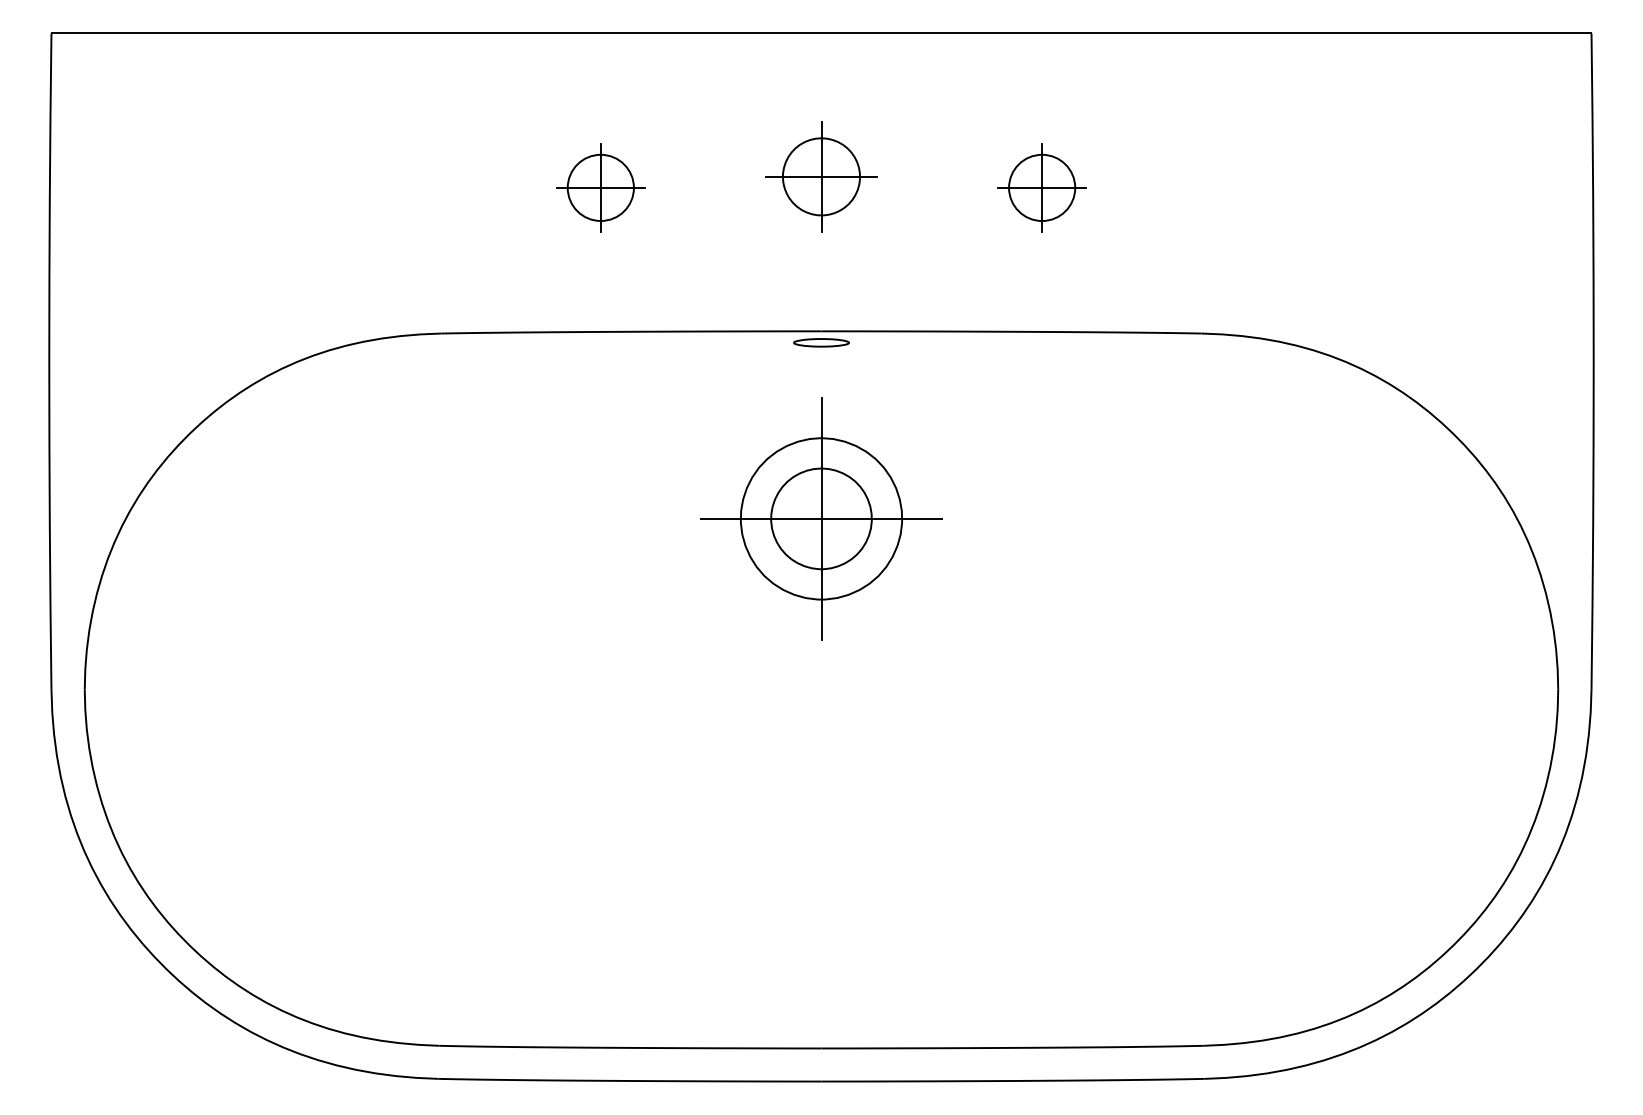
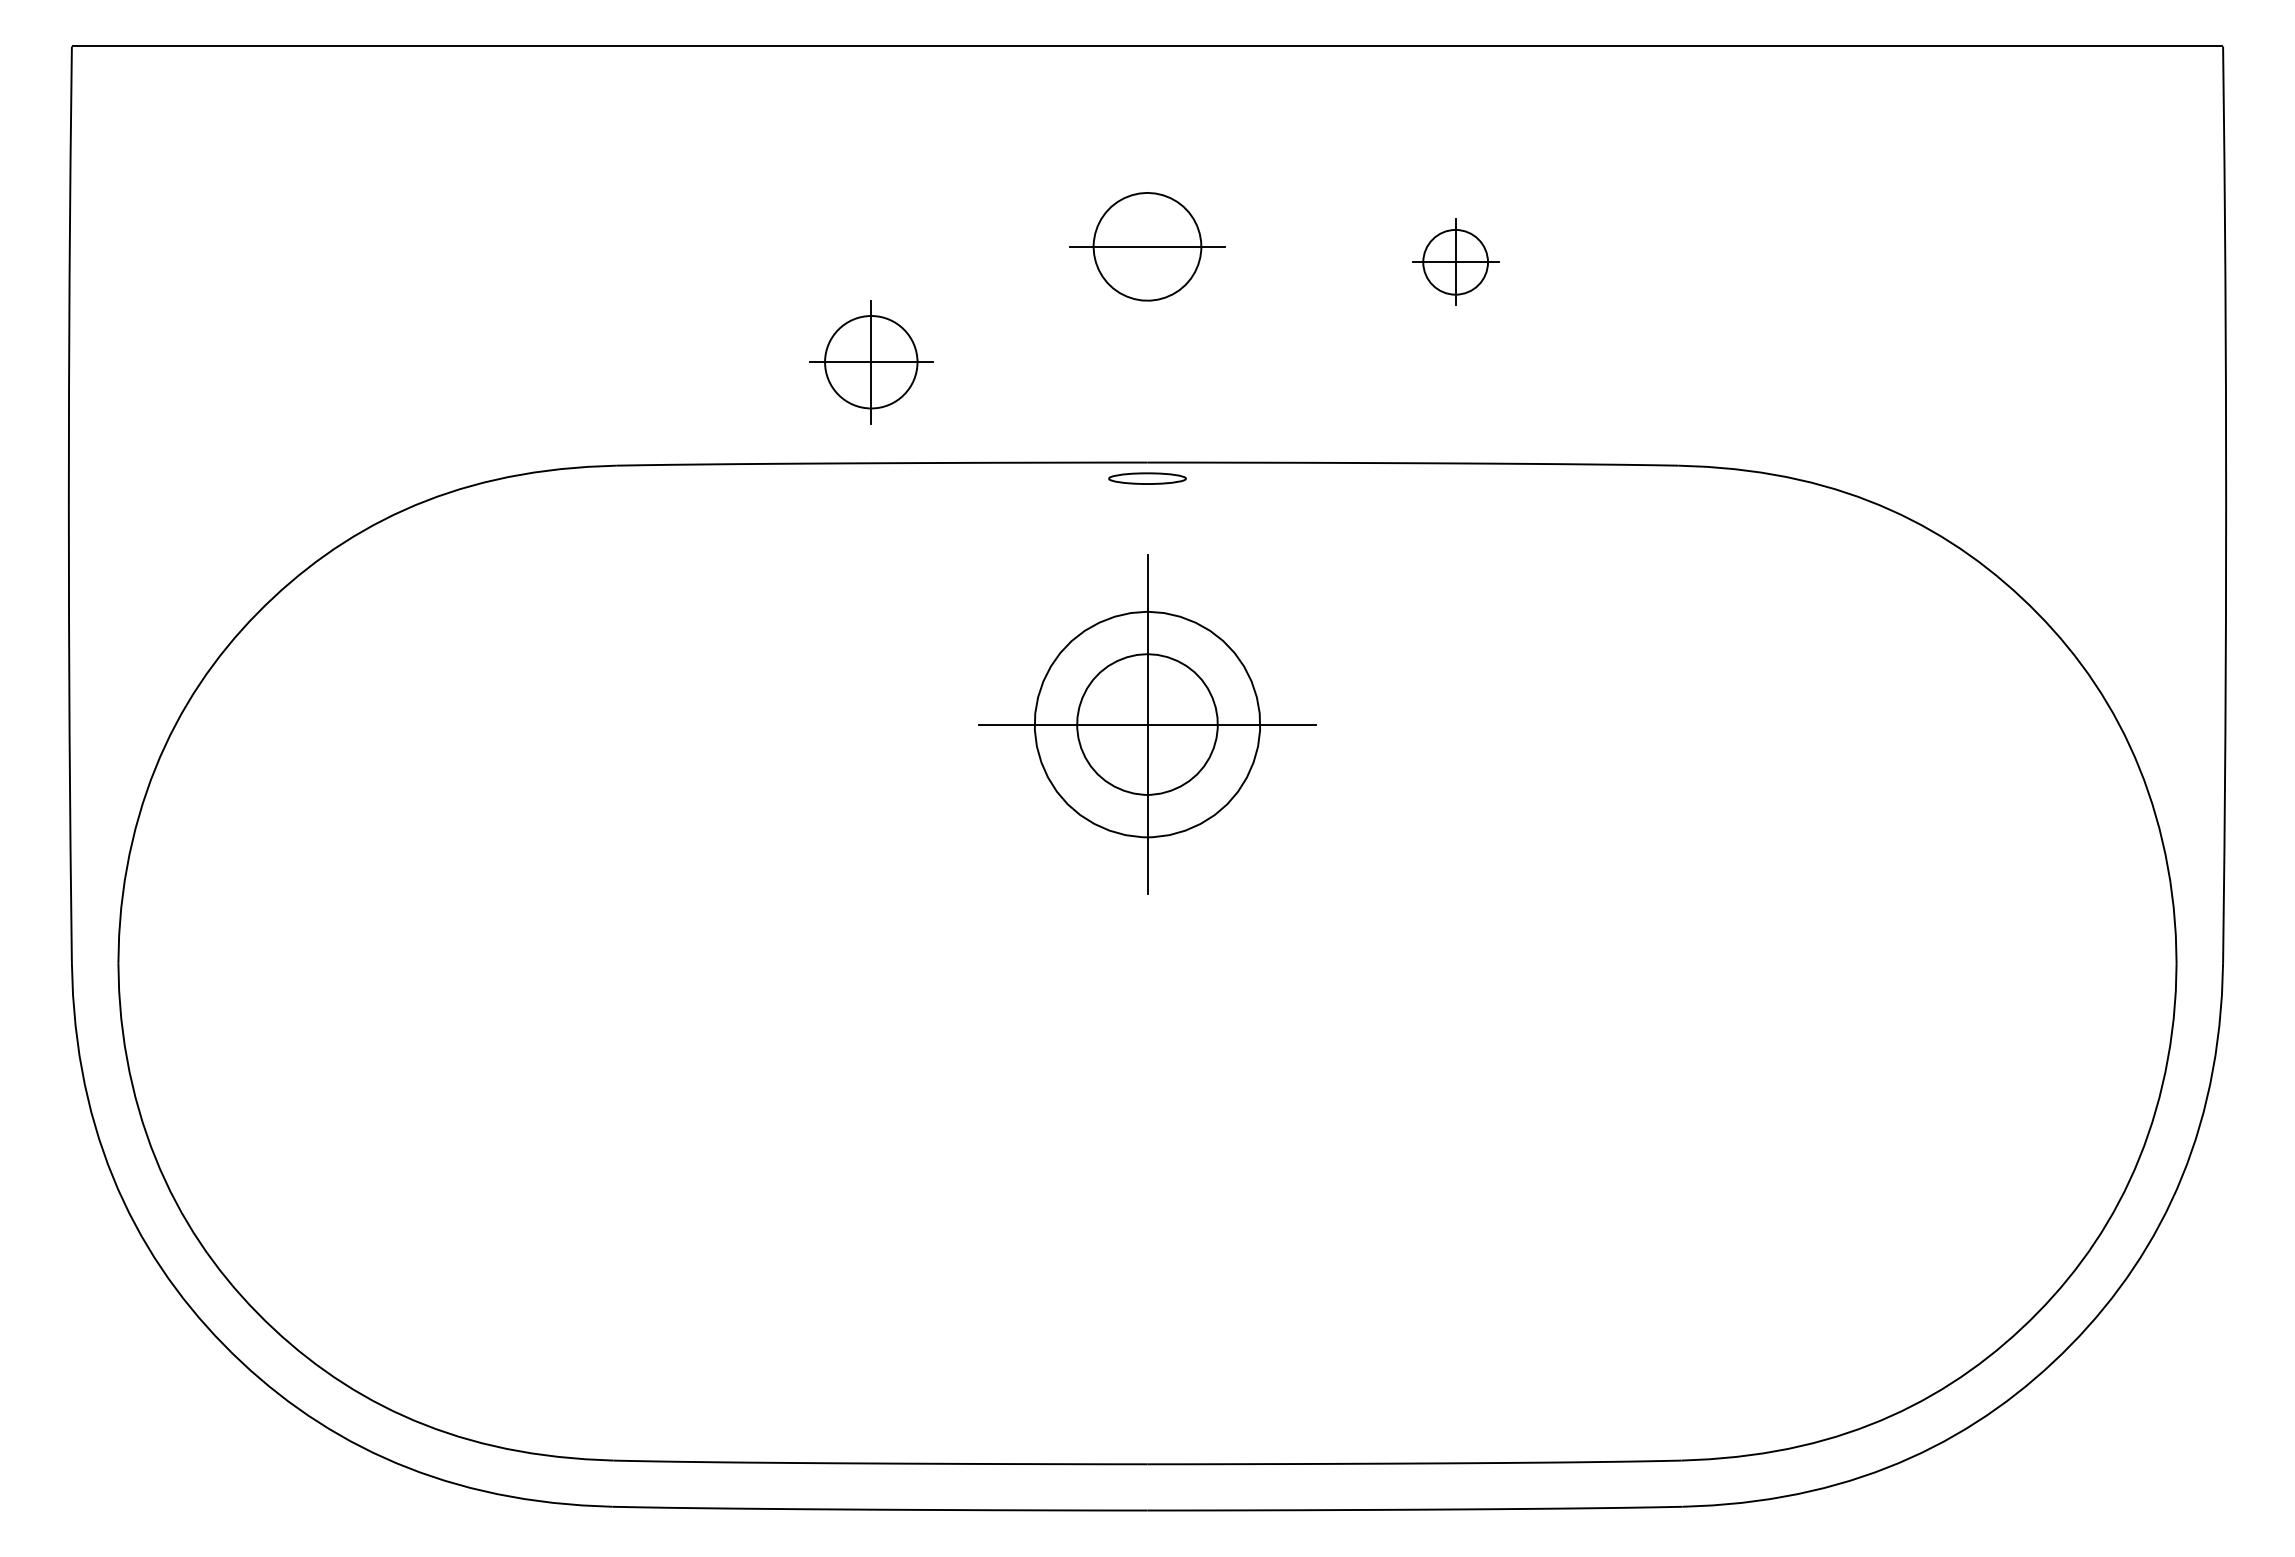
line: (821, 176) -> (1147, 246), removed
part: (601, 188) -> (871, 362), moved
part: (1041, 188) -> (1455, 262), size x0.7

